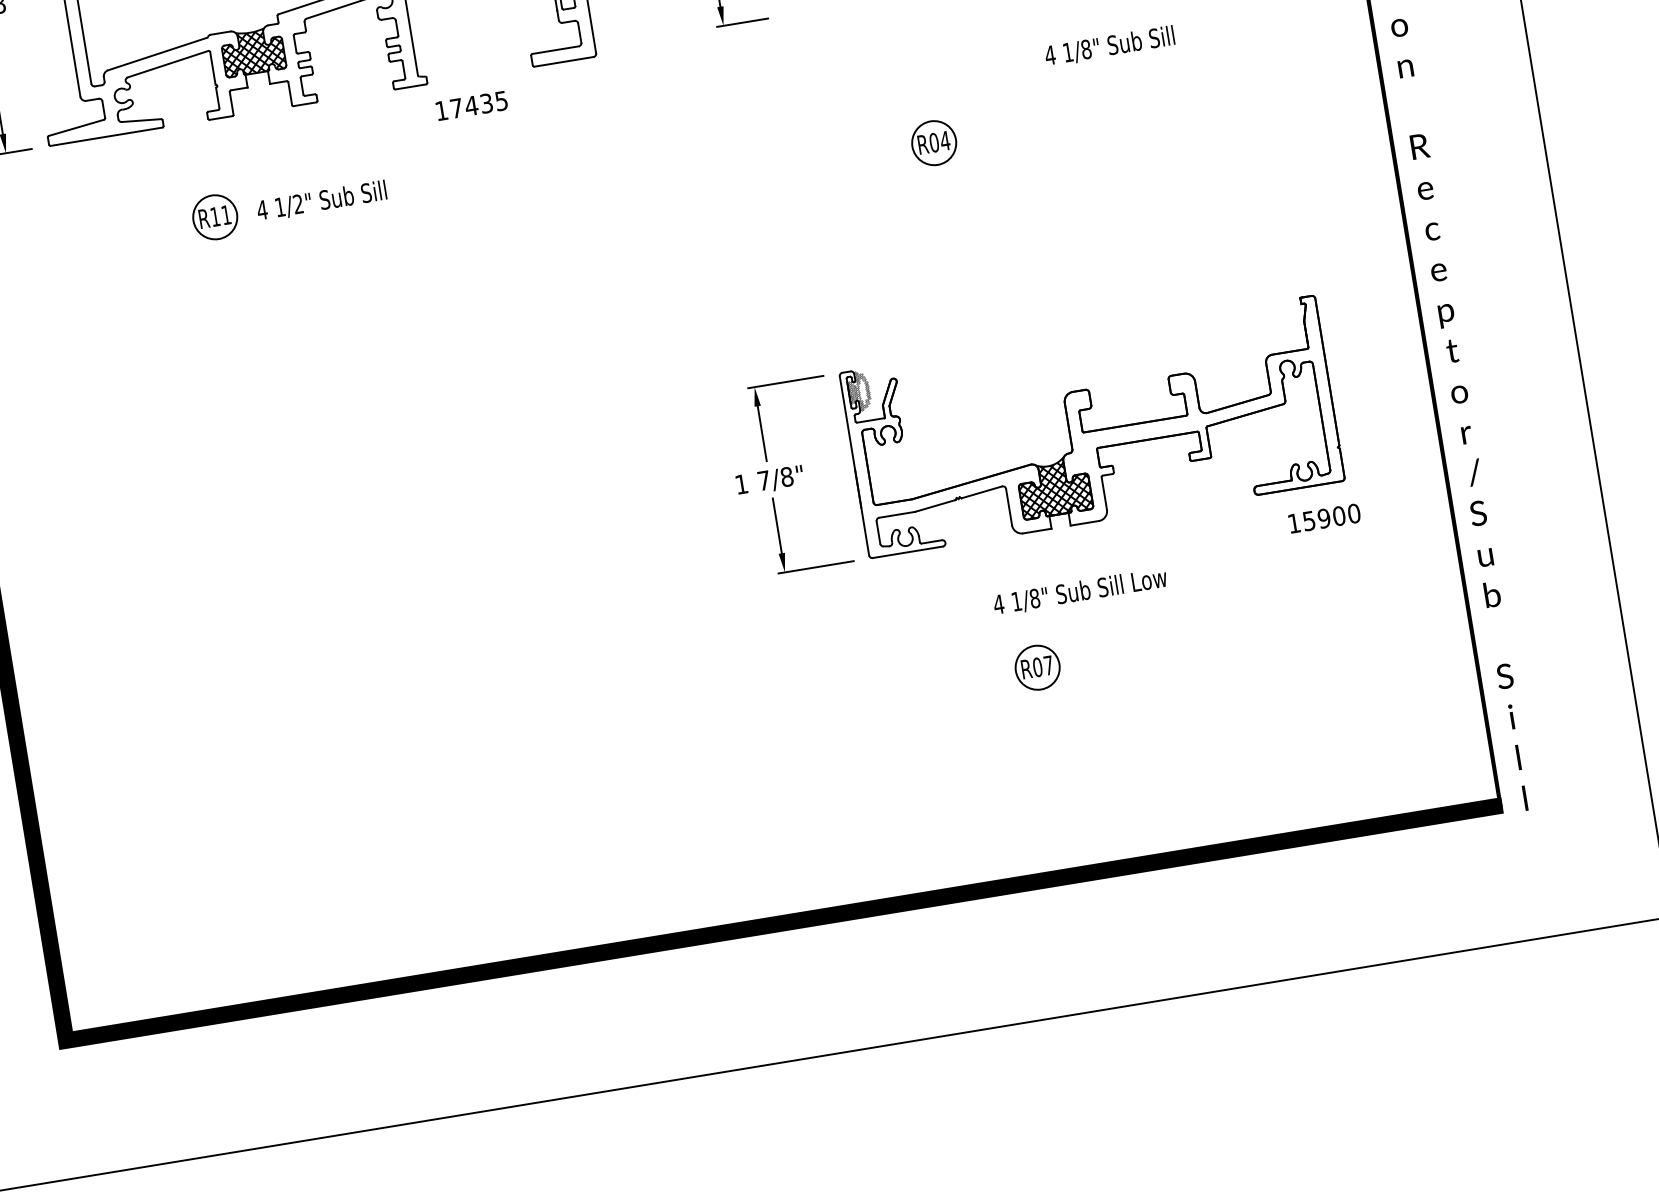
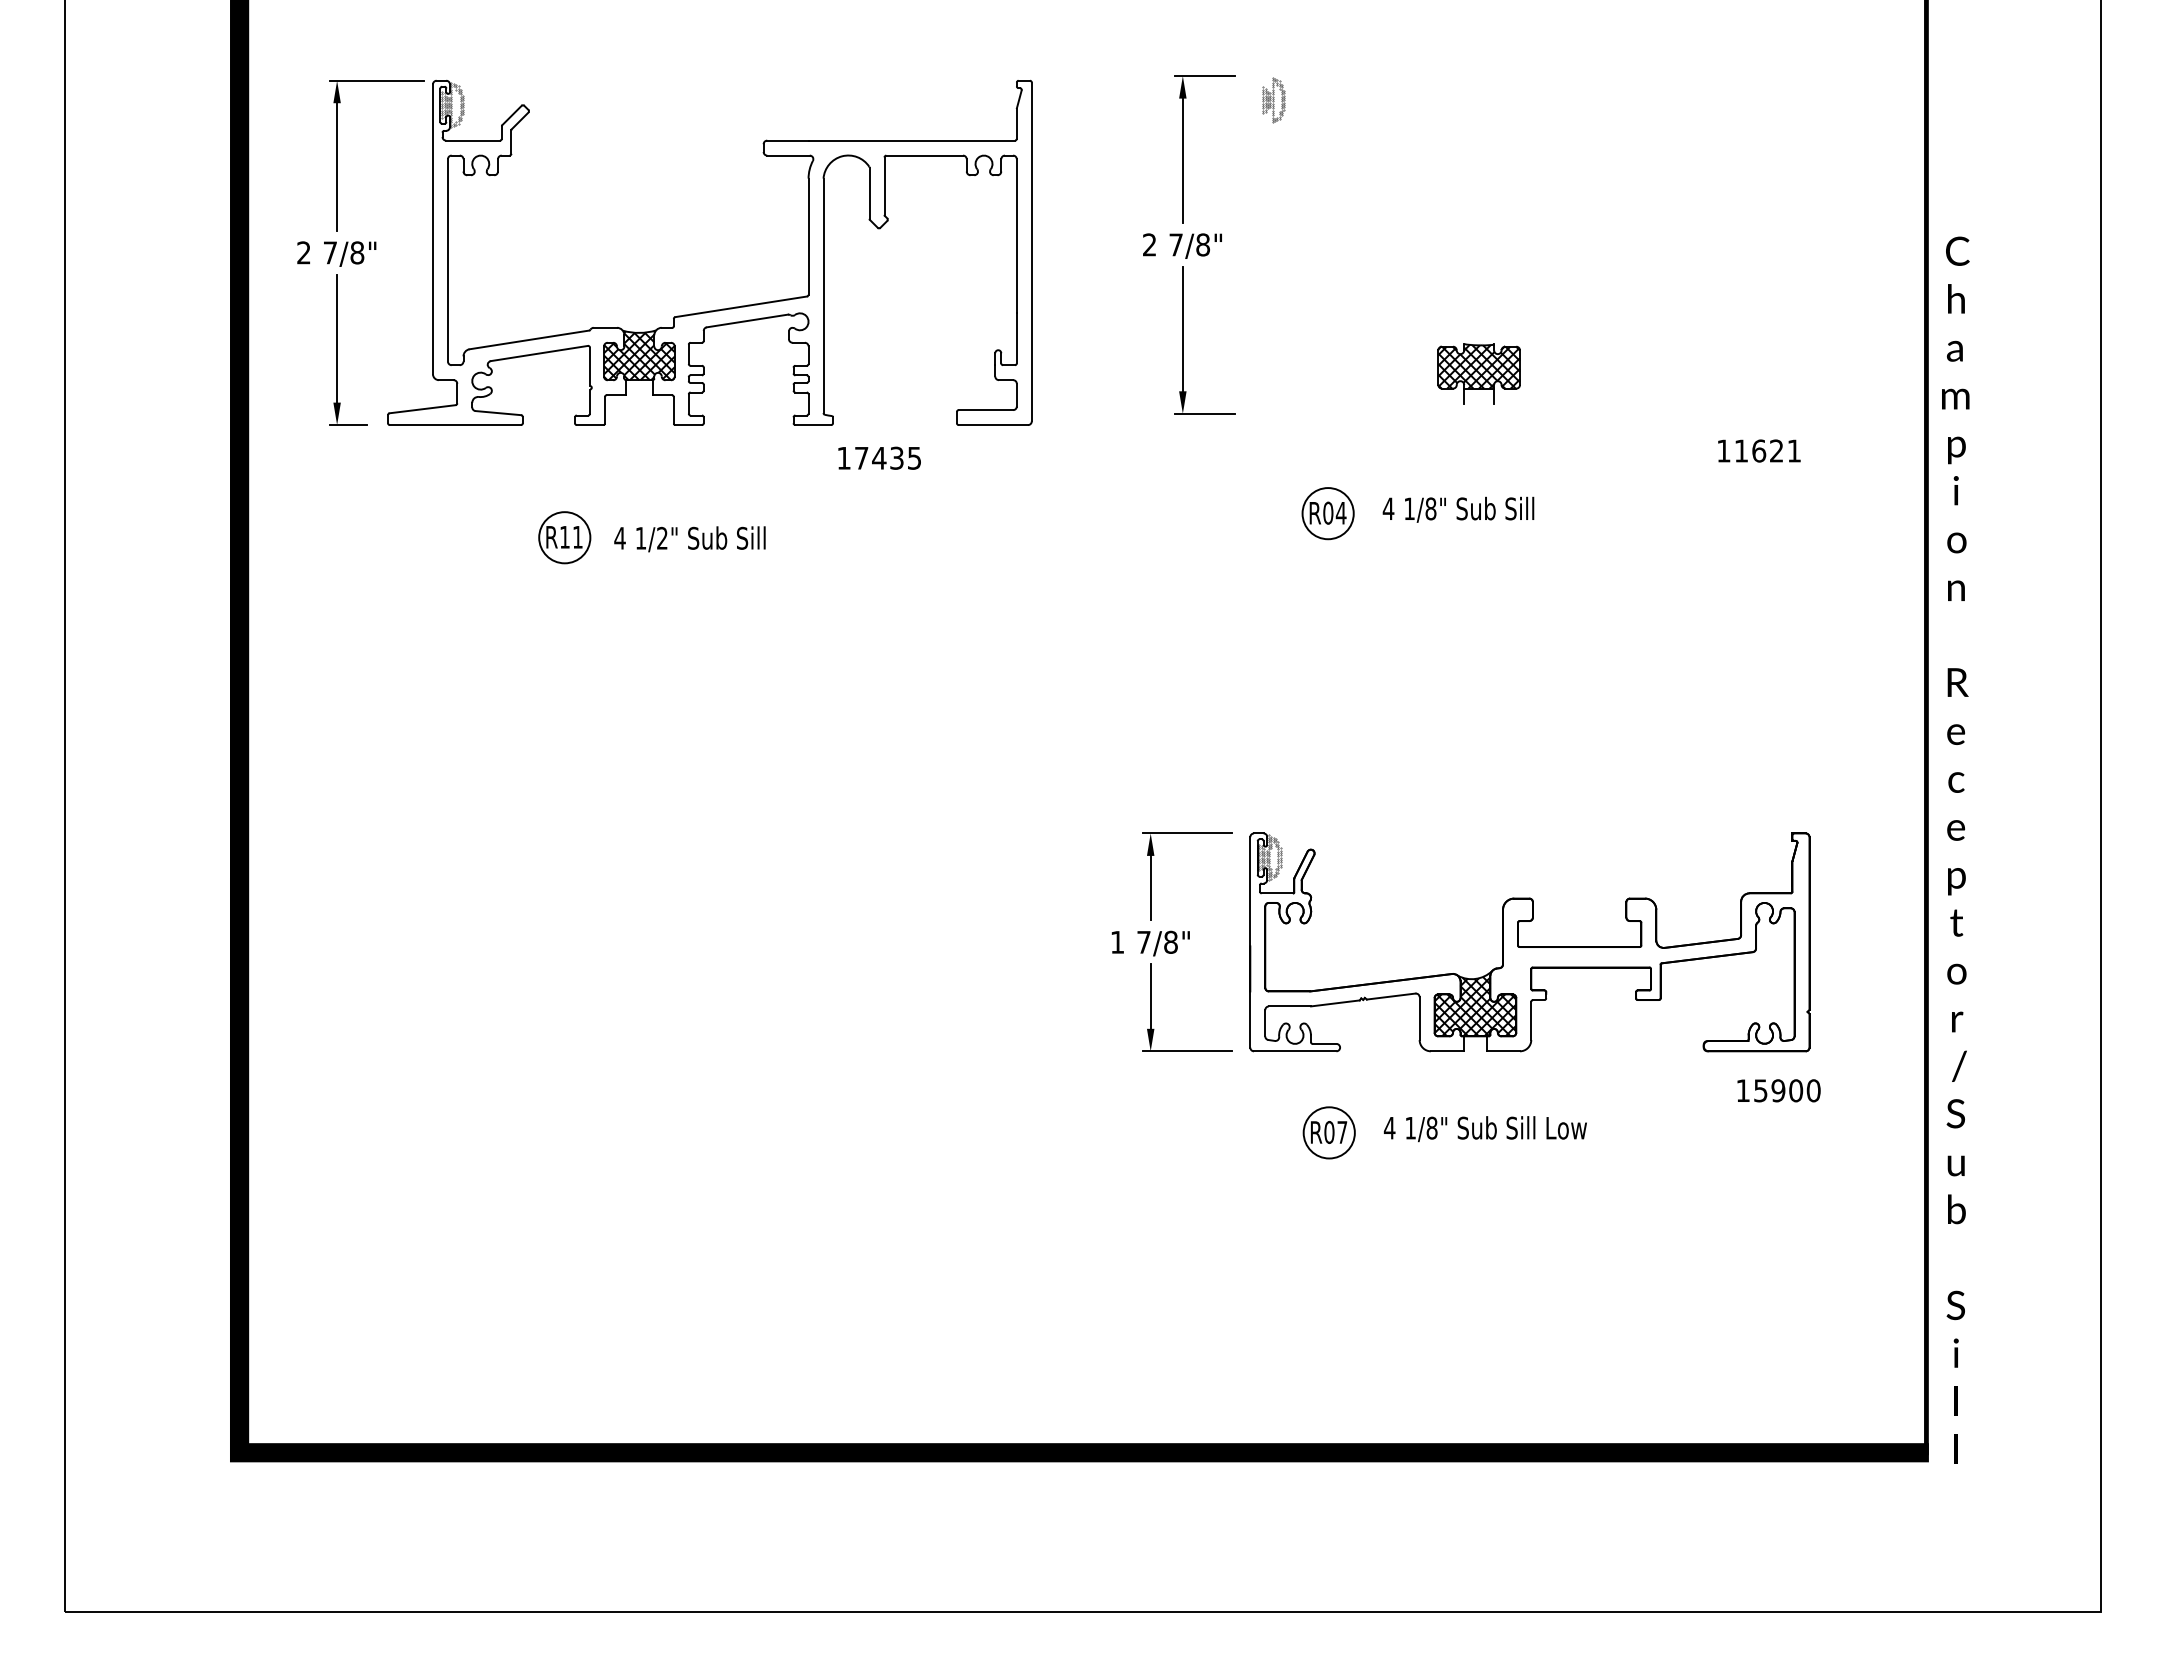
text: (1109, 46) -> (1458, 509), moved
part: (933, 143) -> (1327, 513), moved
part: (1036, 667) -> (1328, 1132), moved

